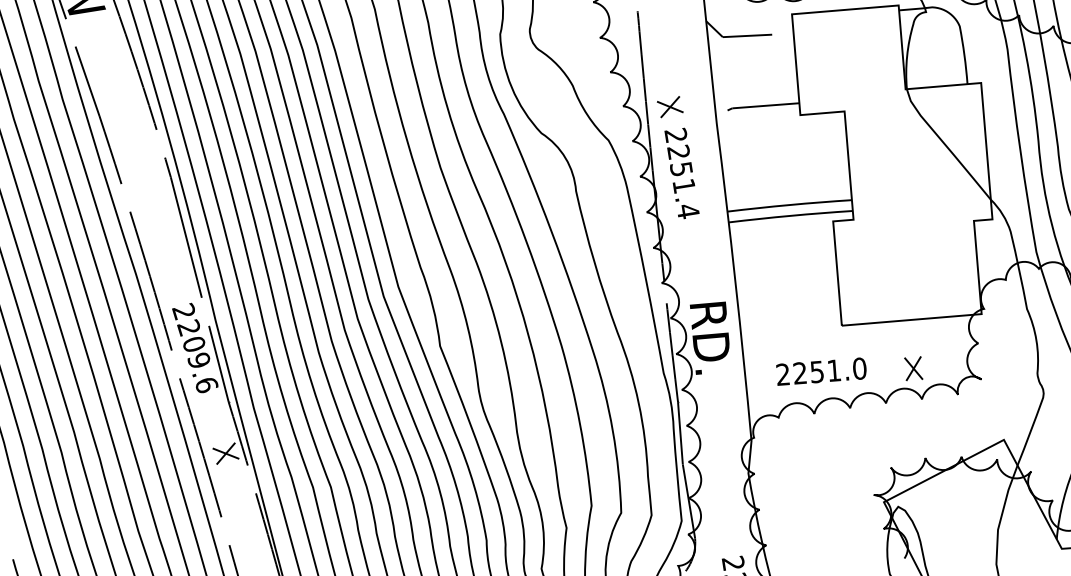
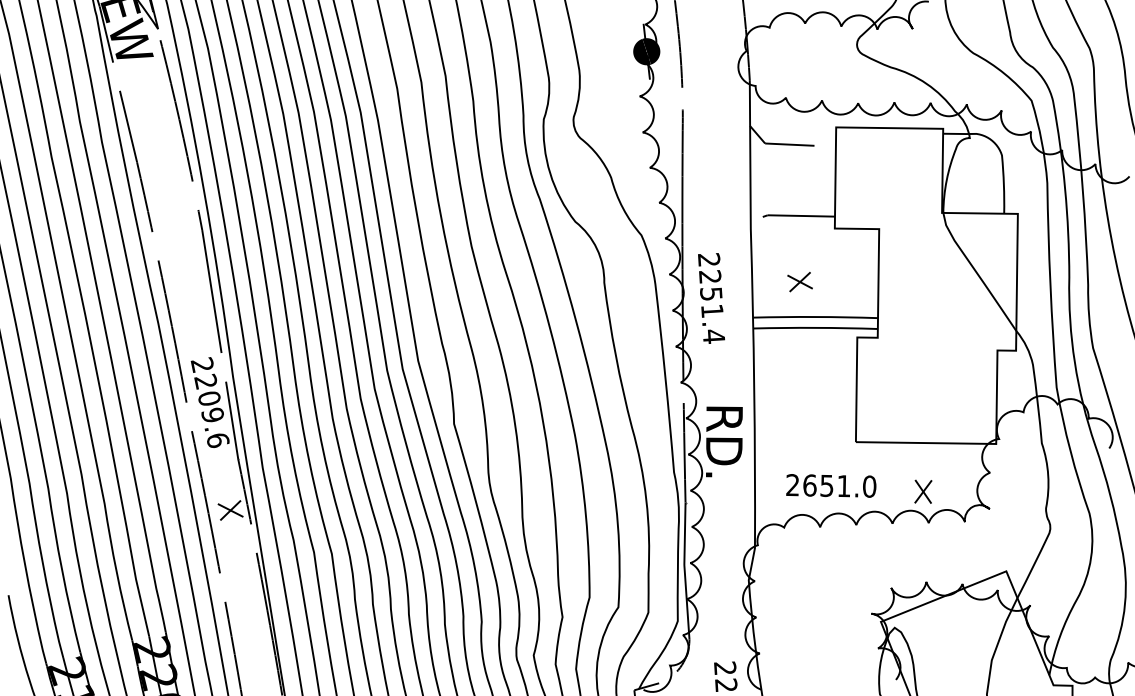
part: (669, 107) -> (799, 282), moved
text: (682, 173) -> (711, 298), moved
text: (799, 373) -> (809, 485), 2251.0 -> 2651.0

